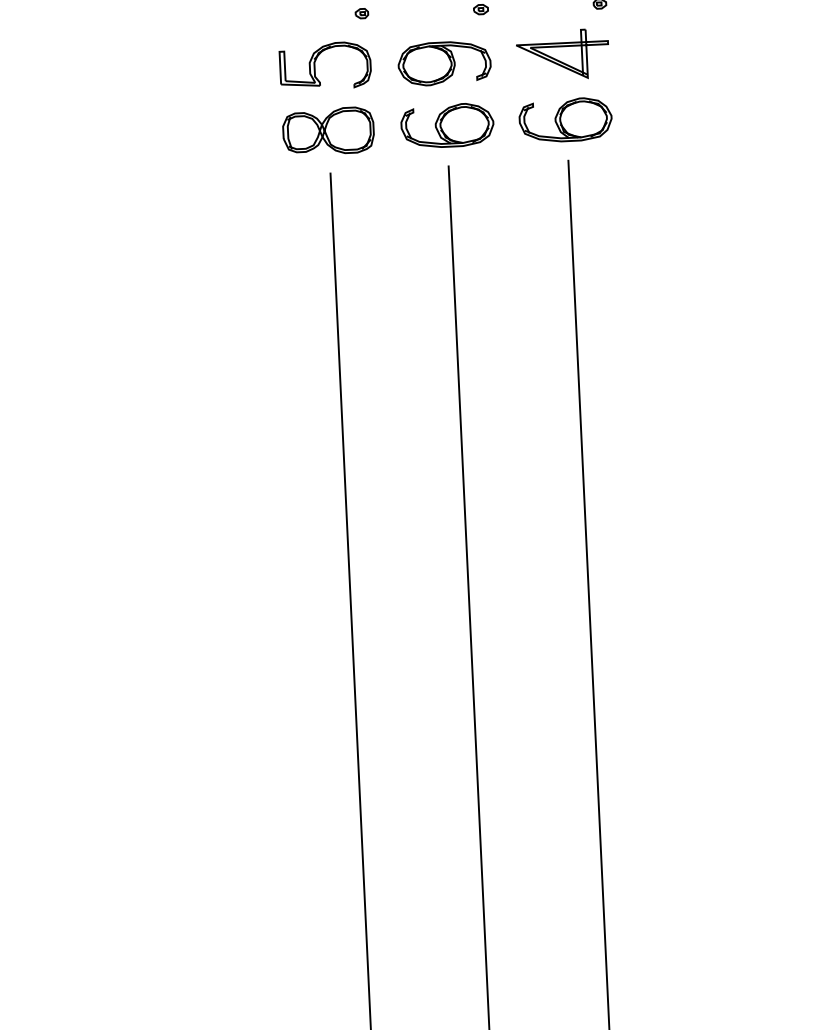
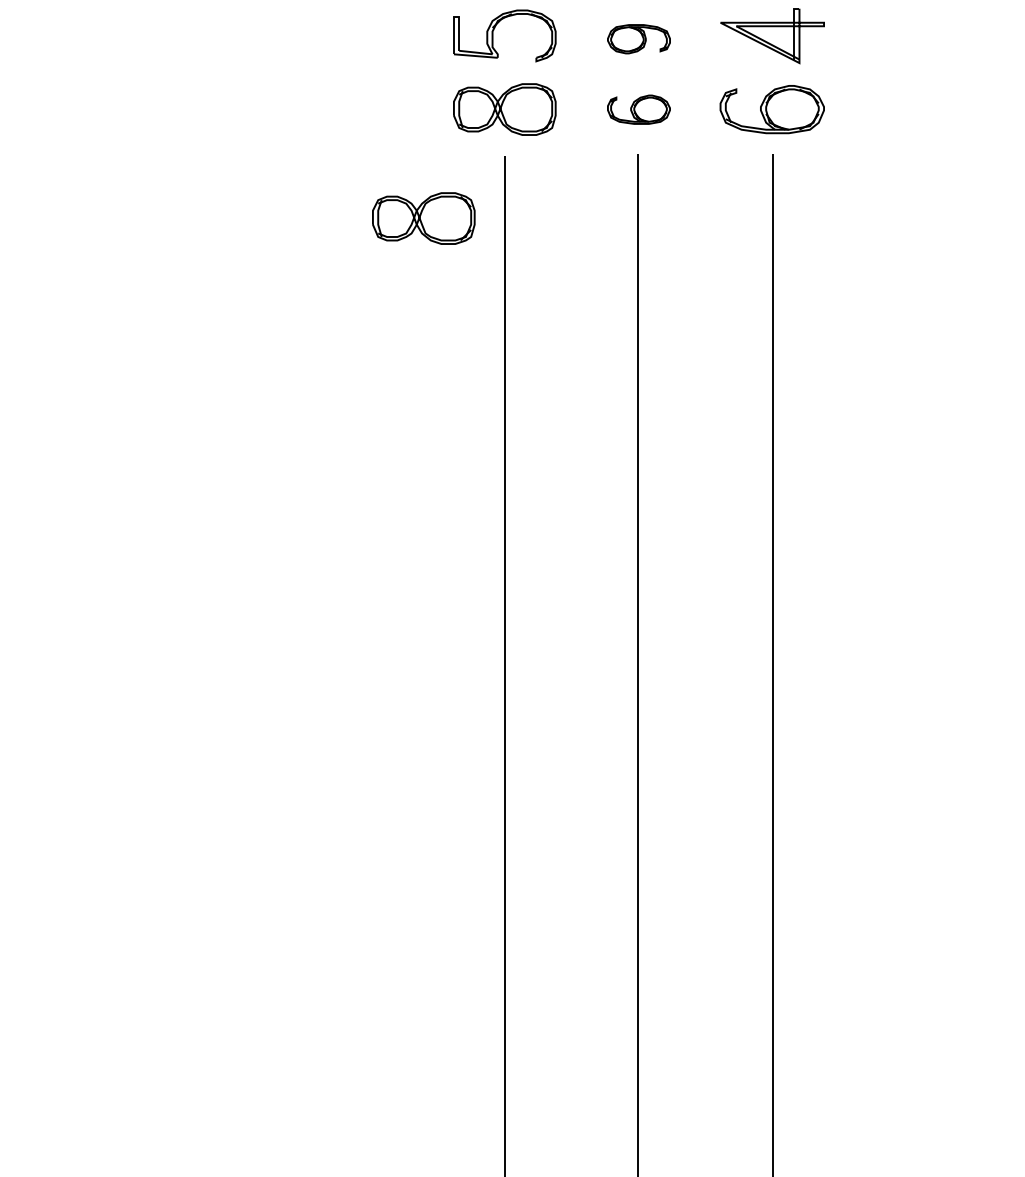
part: (444, 62) -> (638, 38), size x0.6
part: (447, 125) -> (638, 109), size x0.6
part: (260, 231) -> (423, 218), added

